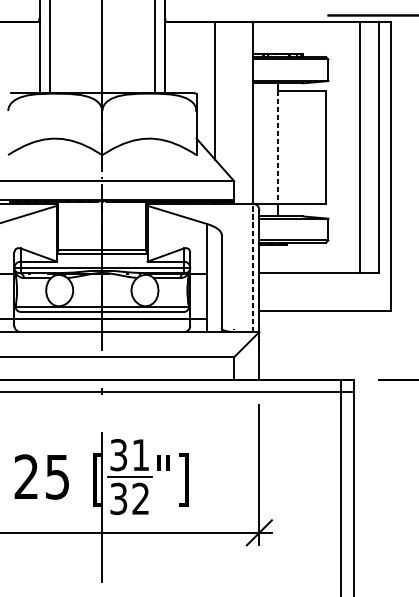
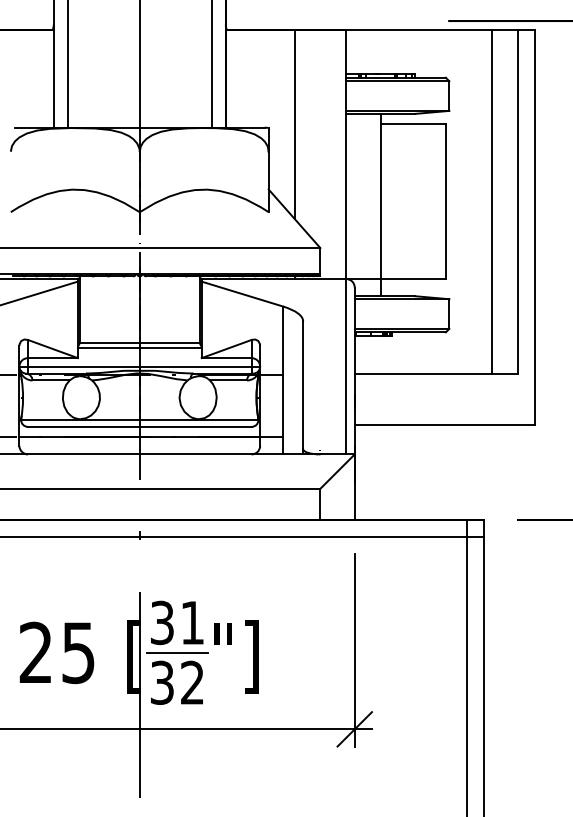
line: (278, 148) -> (380, 202), dashed -> solid
line: (253, 267) -> (346, 366), dashed -> solid

